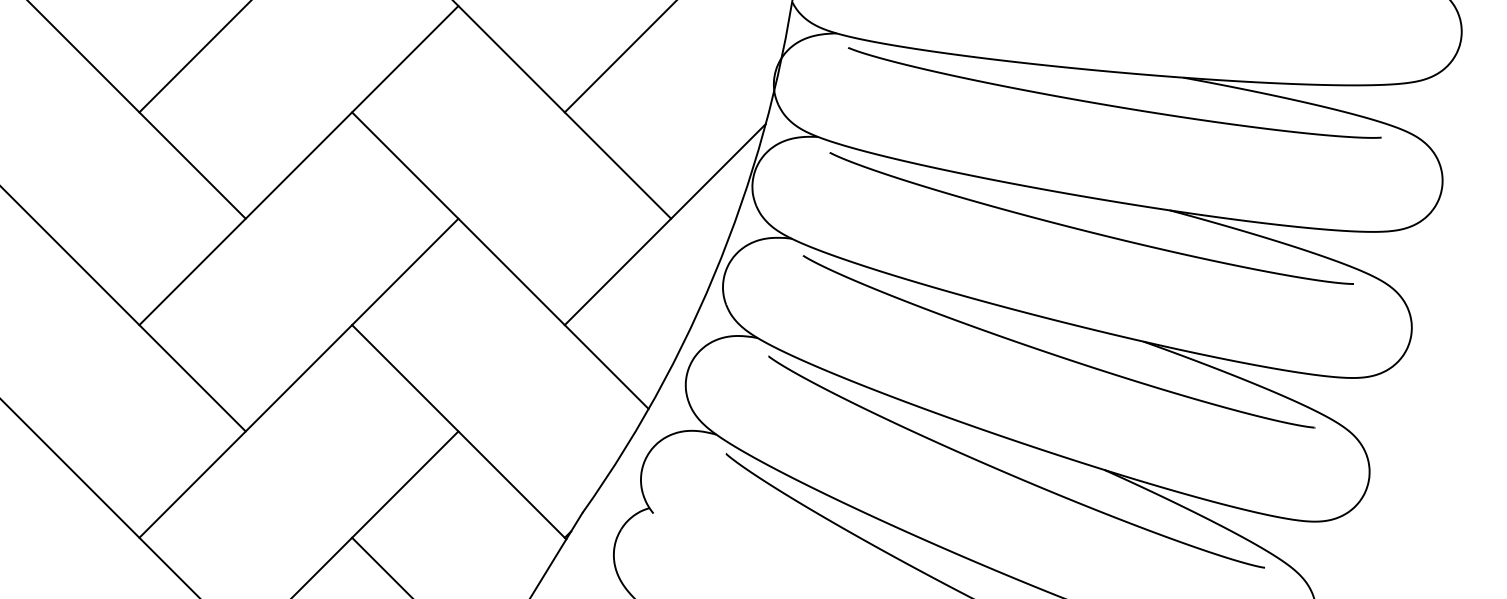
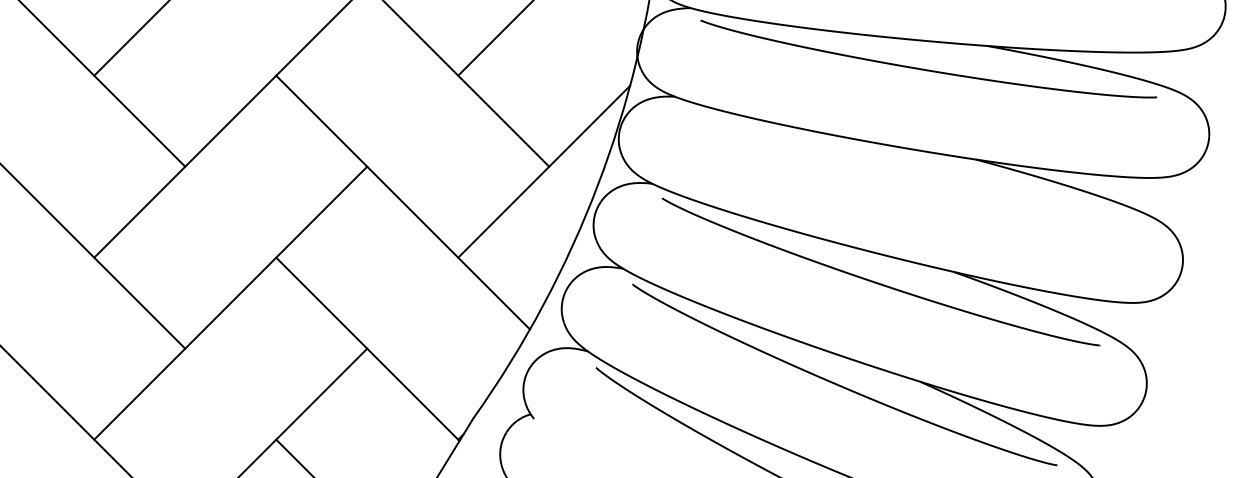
curve: (1088, 230) -> (906, 176), removed

